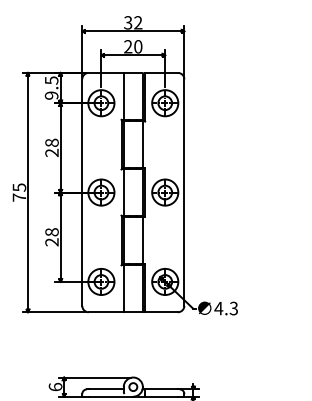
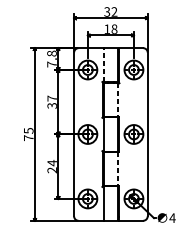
text: (133, 46) -> (111, 29), 20 -> 18
text: (51, 87) -> (51, 58), 9.5 -> 7.8
line: (123, 96) -> (103, 65), solid -> dashed
line: (142, 145) -> (117, 100), solid -> dashed
text: (51, 147) -> (51, 101), 28 -> 37
text: (51, 231) -> (51, 162), 28 -> 24
line: (142, 240) -> (117, 169), solid -> dashed

